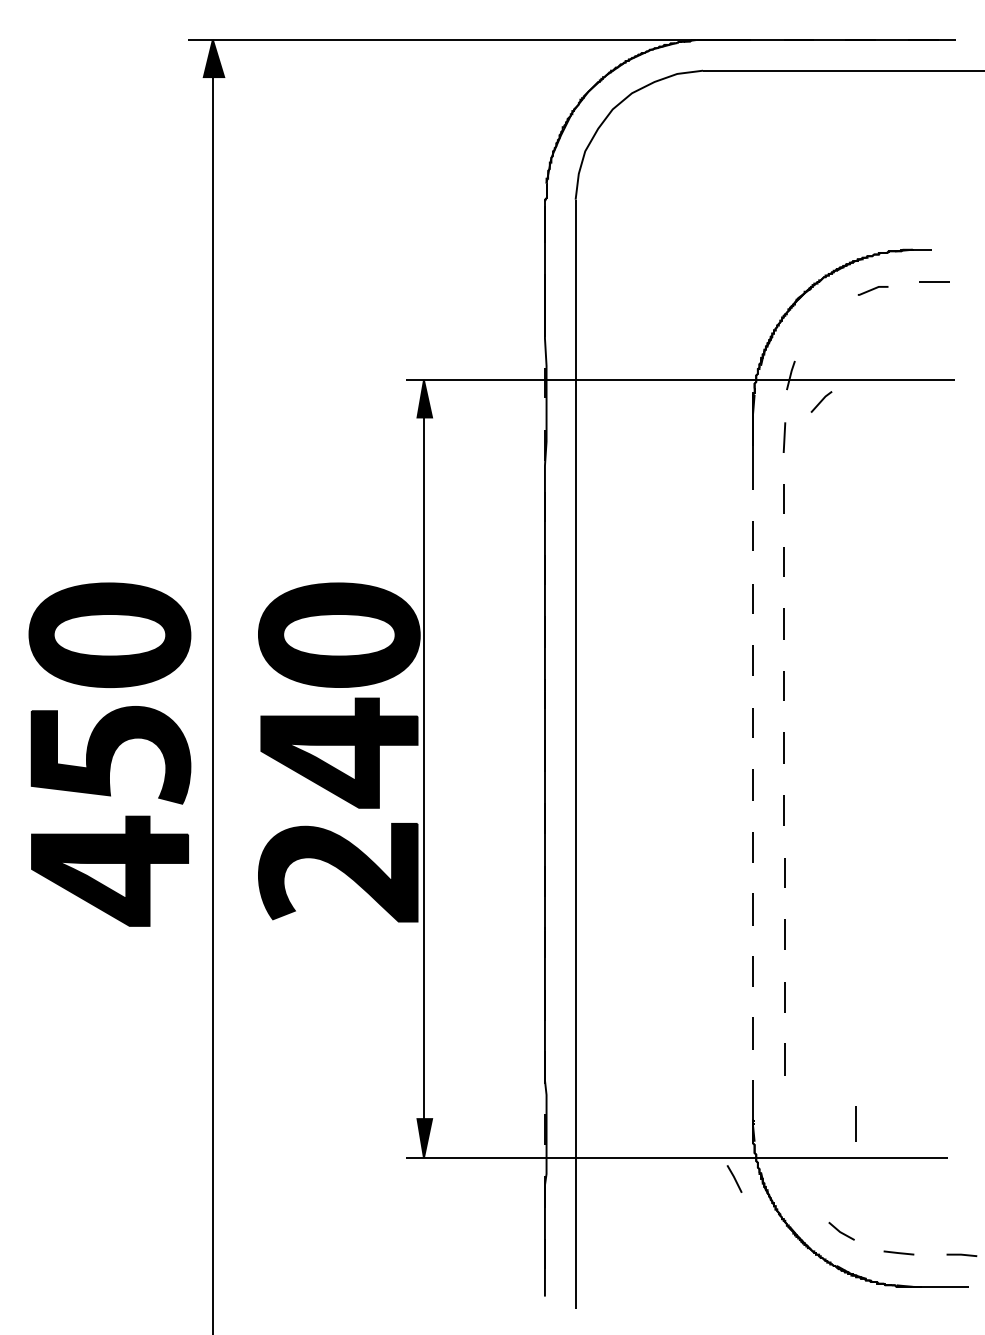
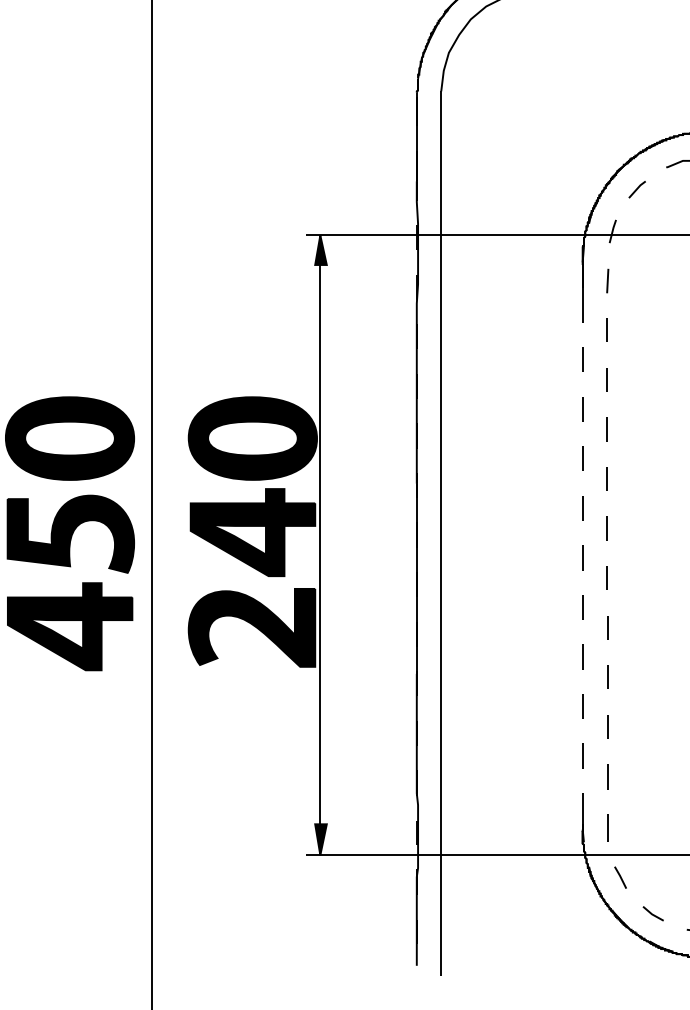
line: (821, 401) -> (637, 189), moved
line: (855, 1123) -> (607, 827), moved
line: (734, 1178) -> (620, 877), moved

